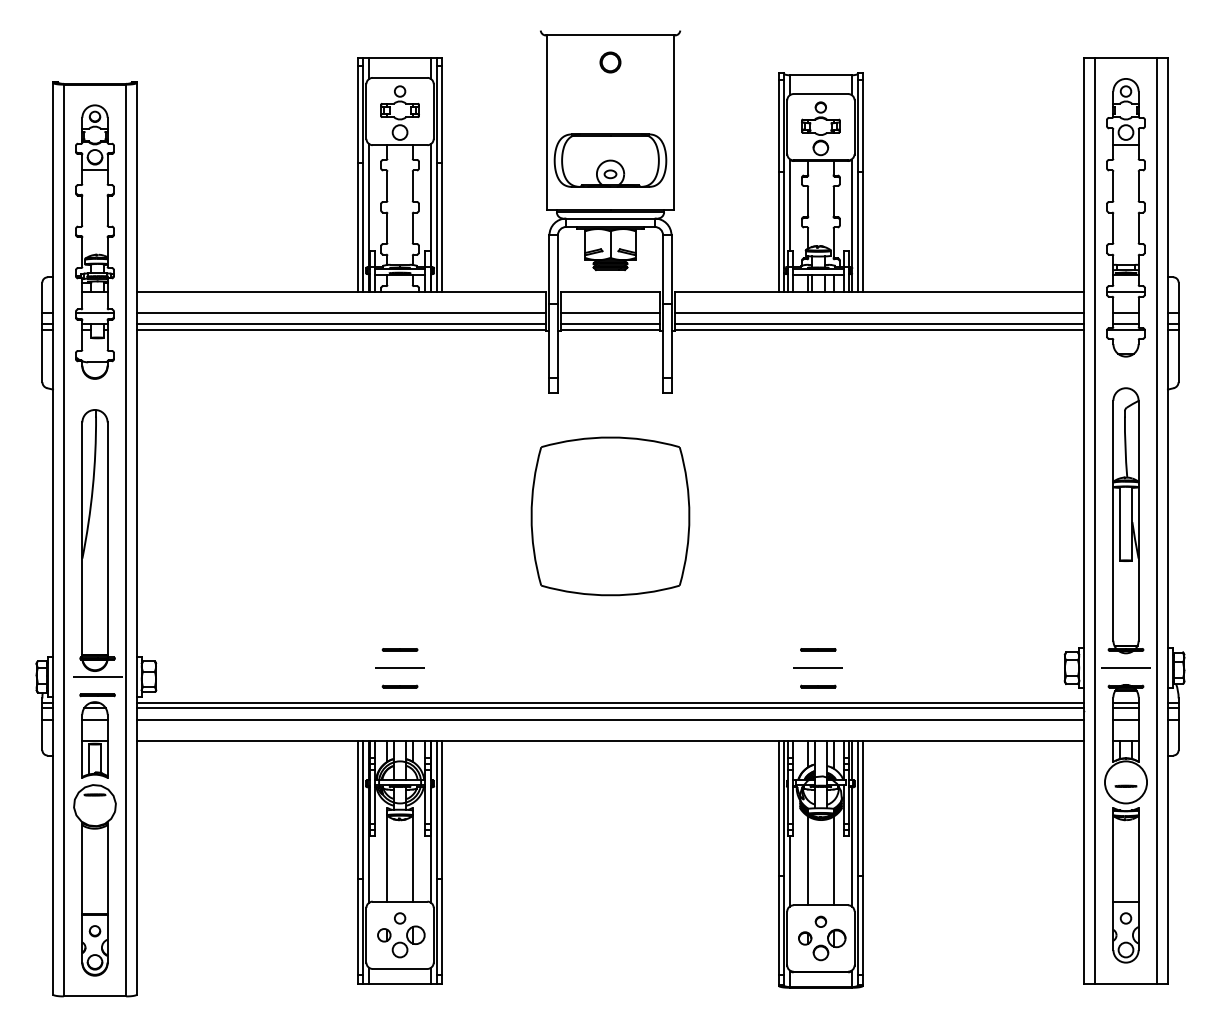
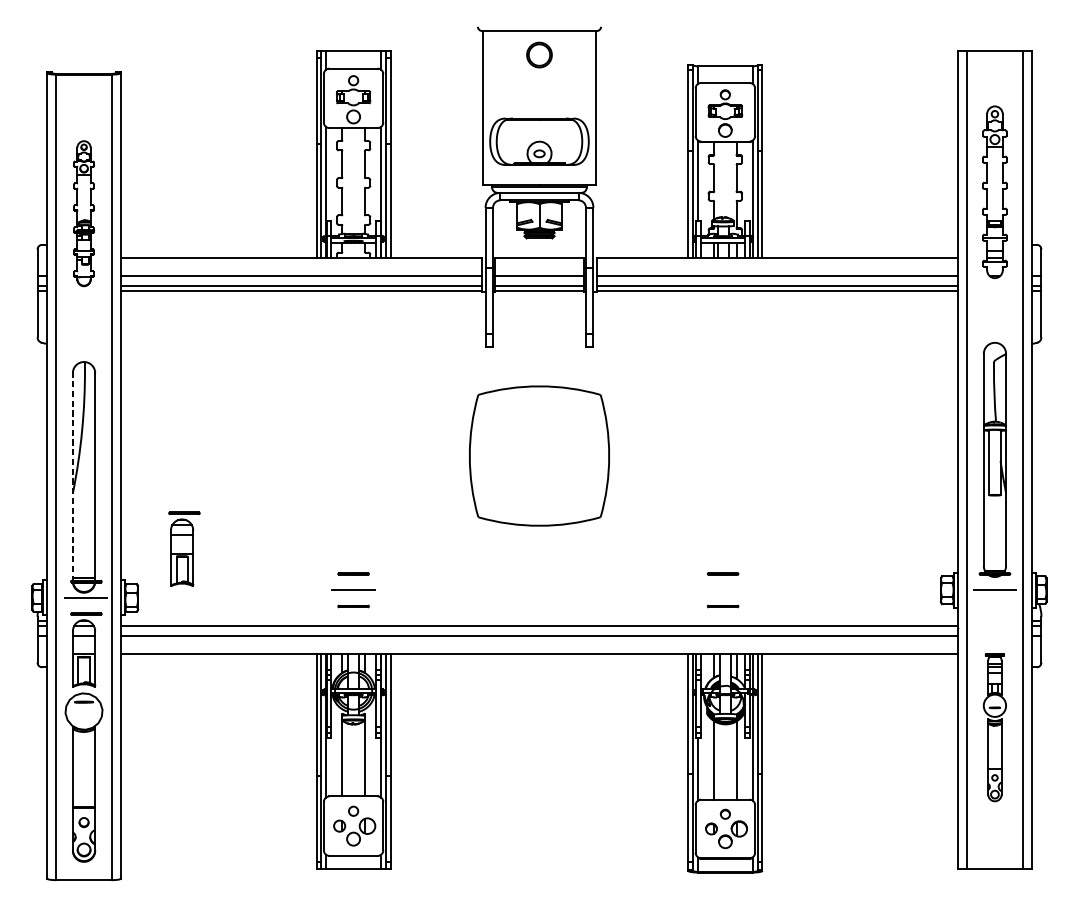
circle: (610, 62) -> (539, 55), size x1.4
part: (1125, 217) -> (994, 191), size x0.7
part: (94, 241) -> (83, 213), size x0.6
line: (82, 540) -> (73, 477), solid -> dashed
part: (208, 621) -> (184, 548), added
line: (818, 668) -> (723, 590), removed
line: (610, 702) -> (539, 620), removed
part: (1125, 823) -> (994, 727), size x0.6

